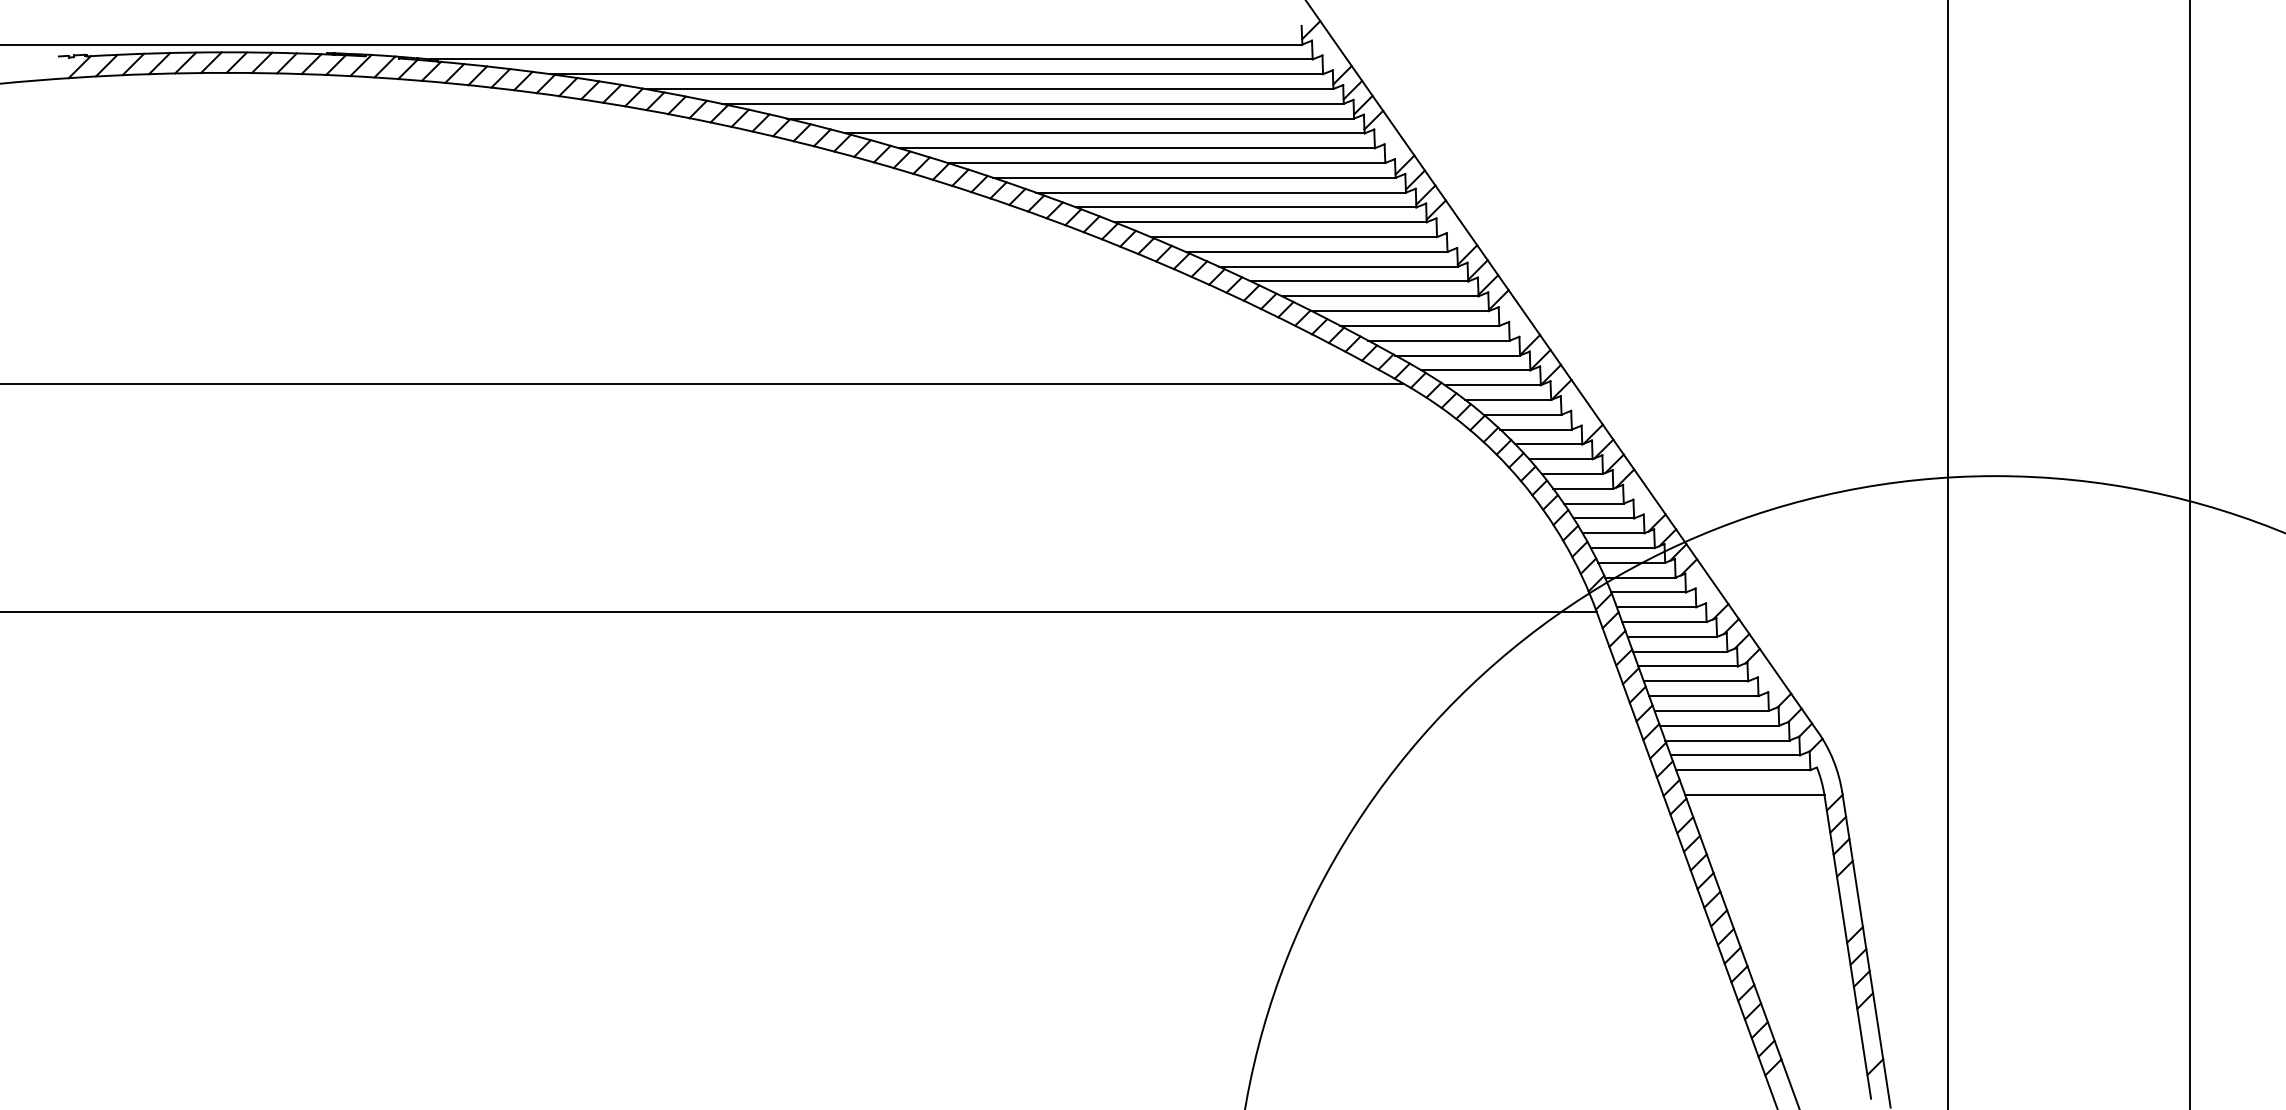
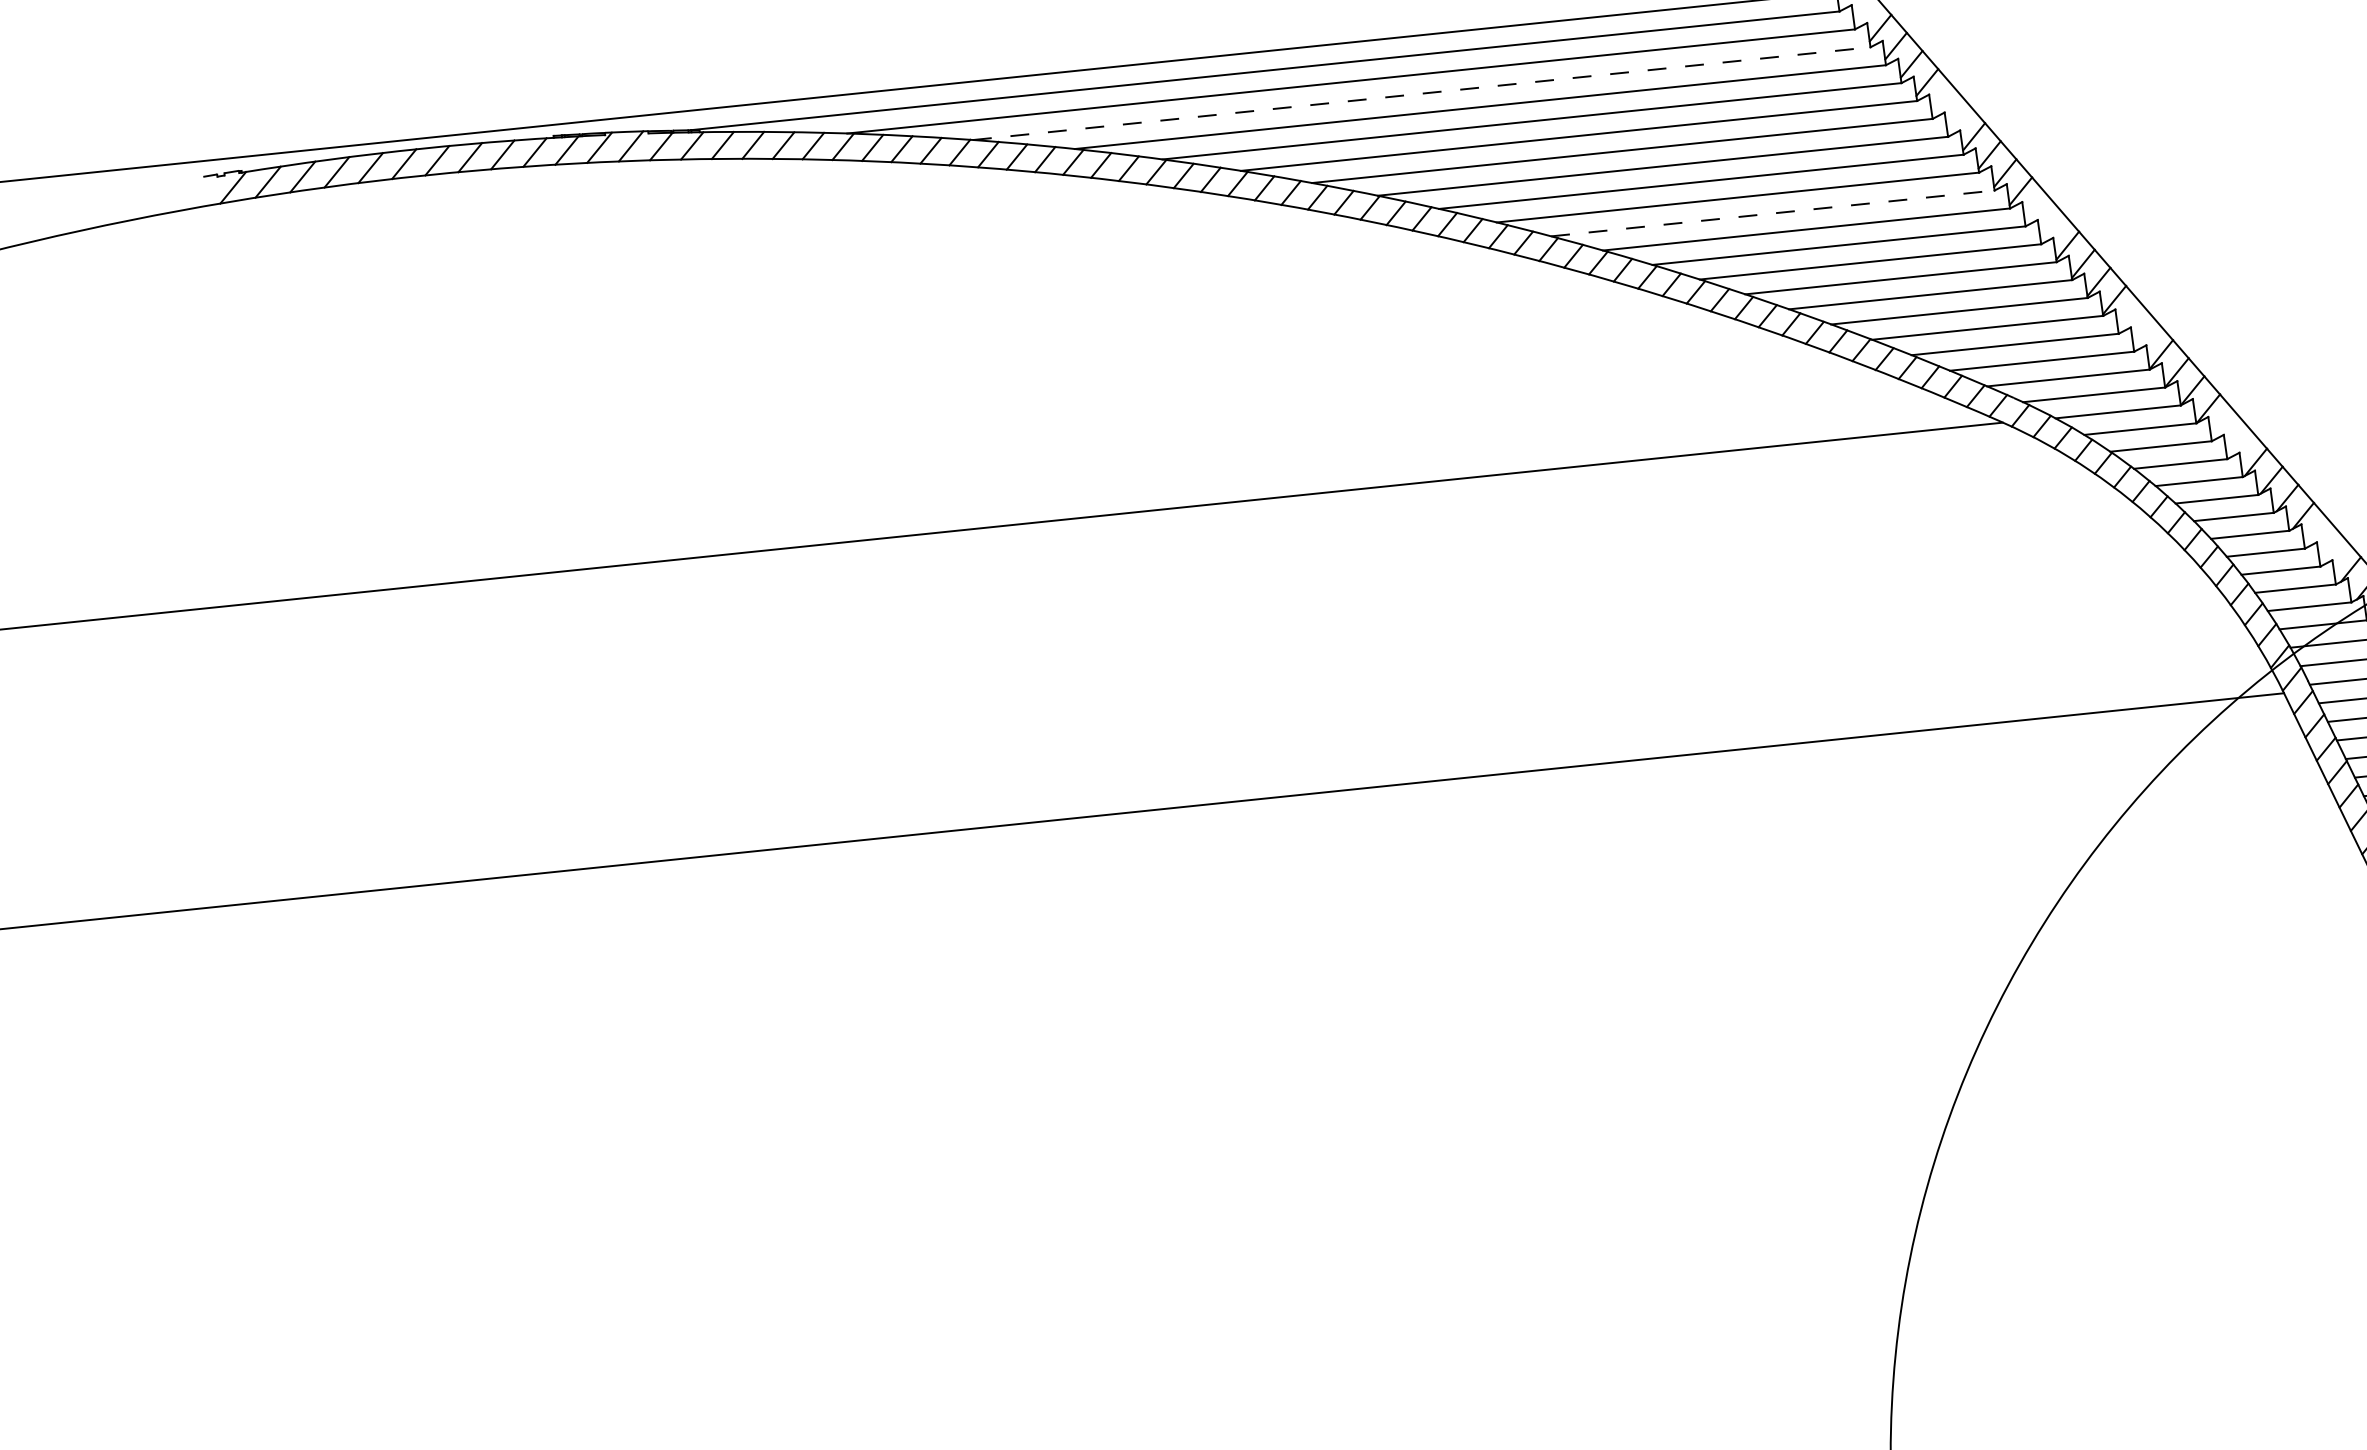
line: (989, 88) -> (1422, 92), solid -> dashed
line: (1246, 207) -> (1773, 213), solid -> dashed

